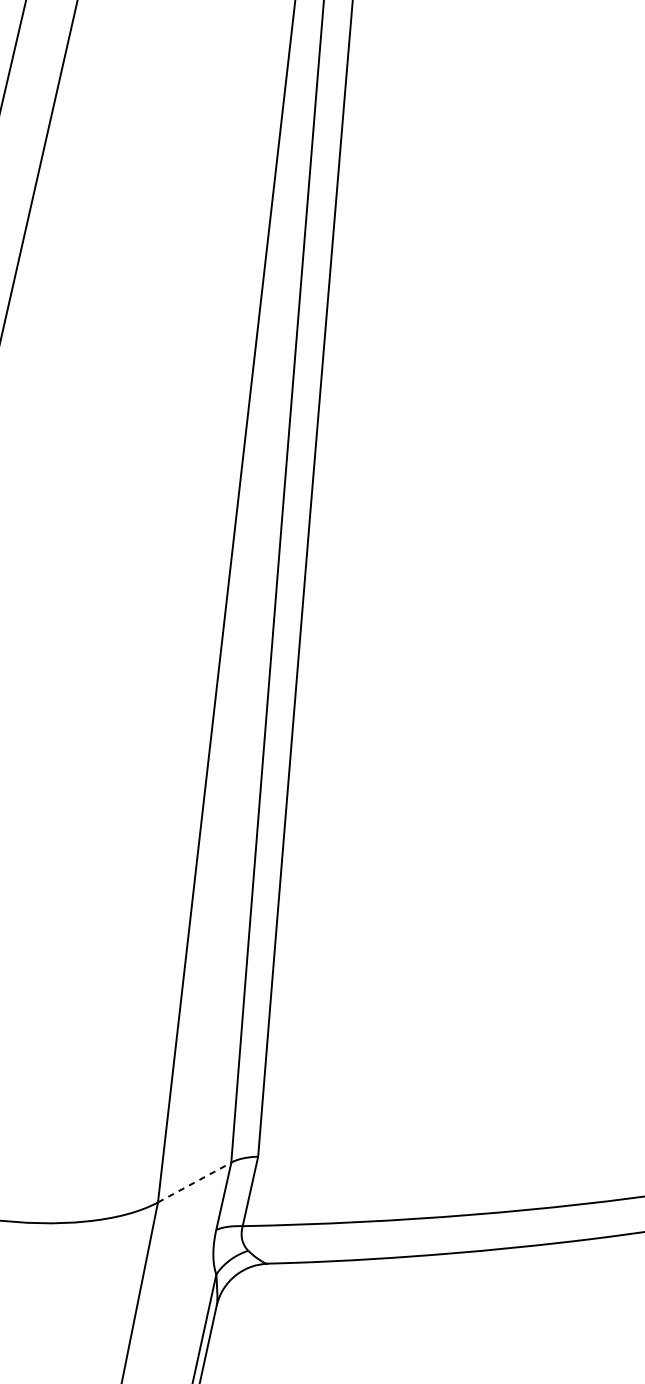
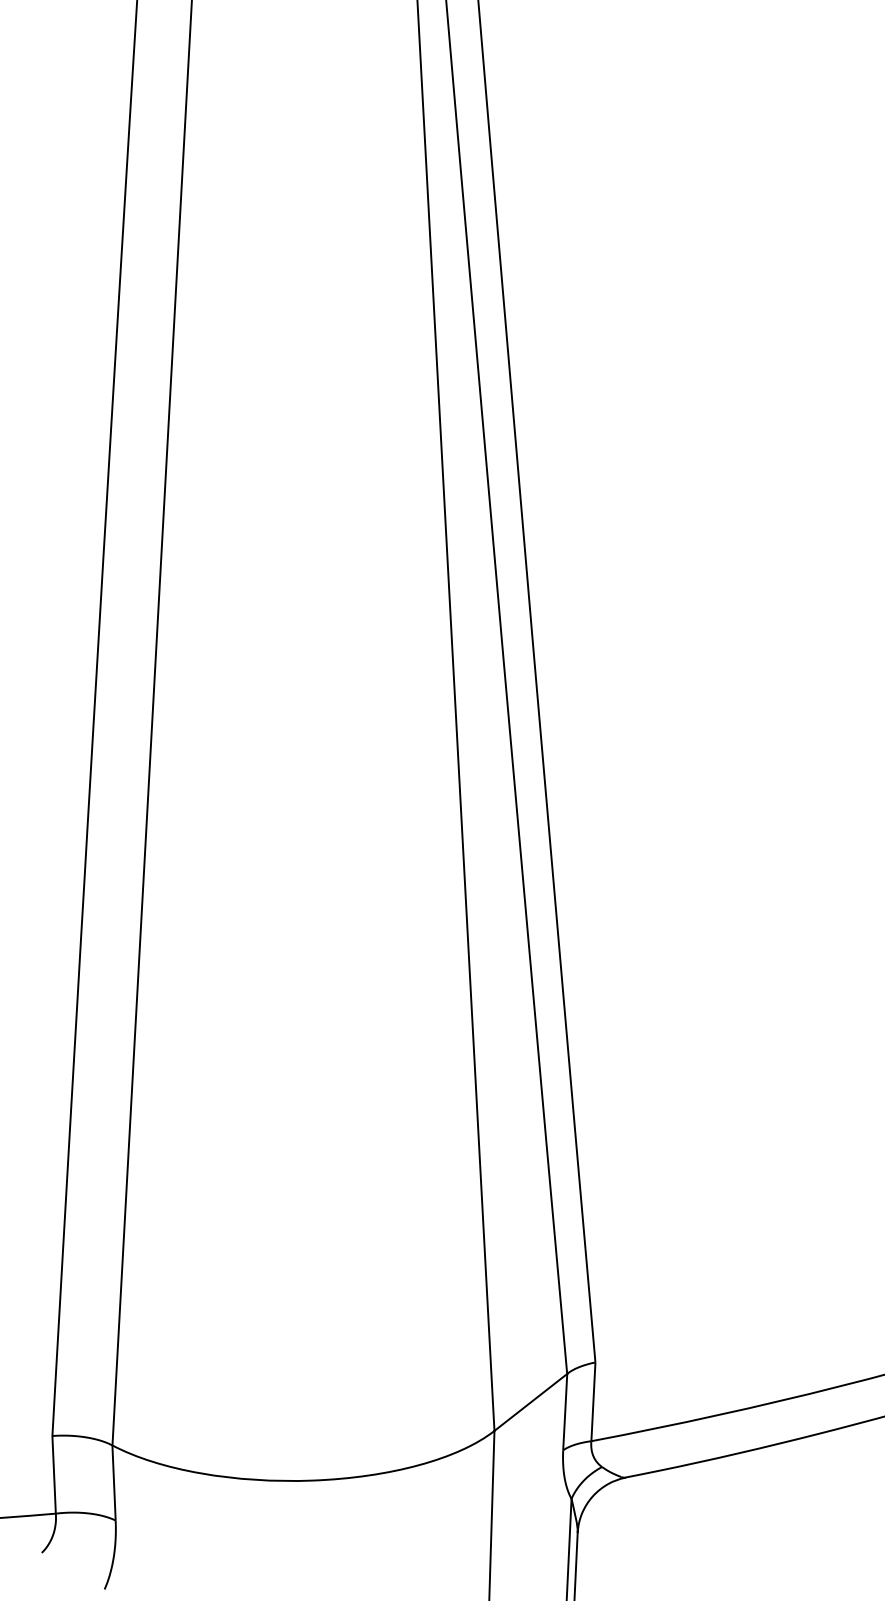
line: (195, 1182) -> (531, 1402), dashed -> solid

